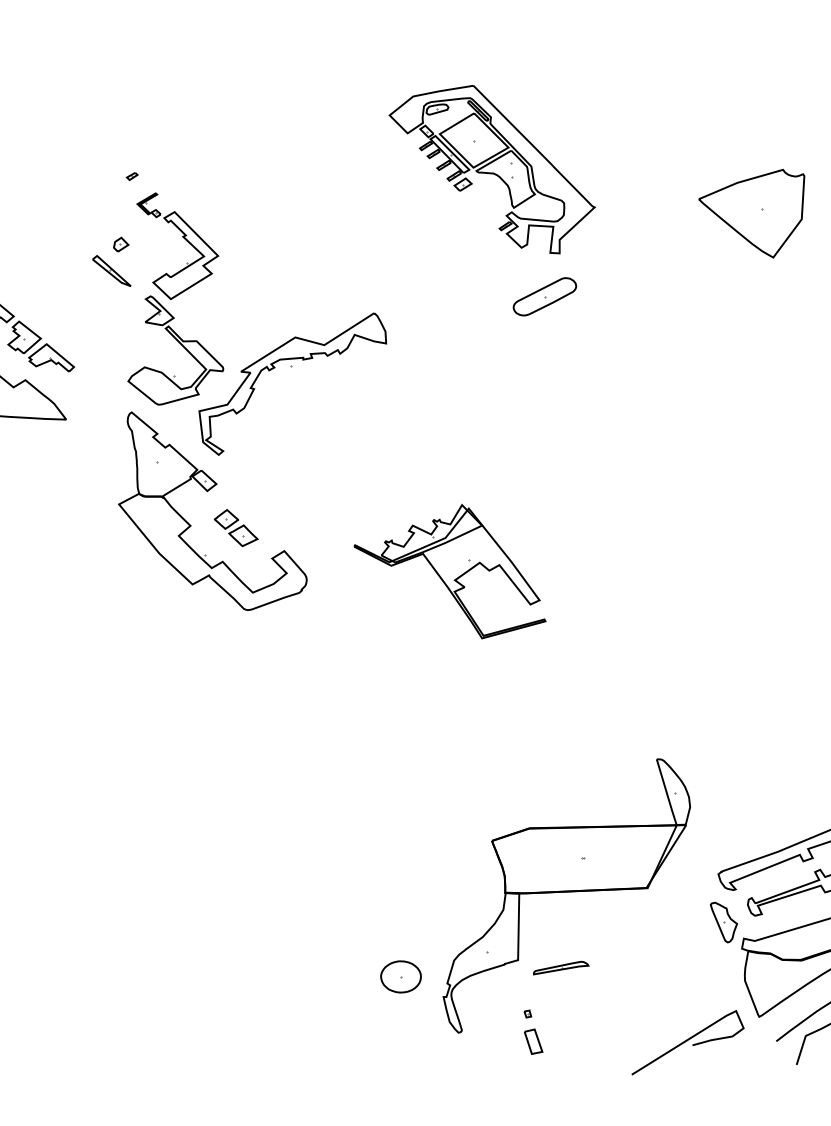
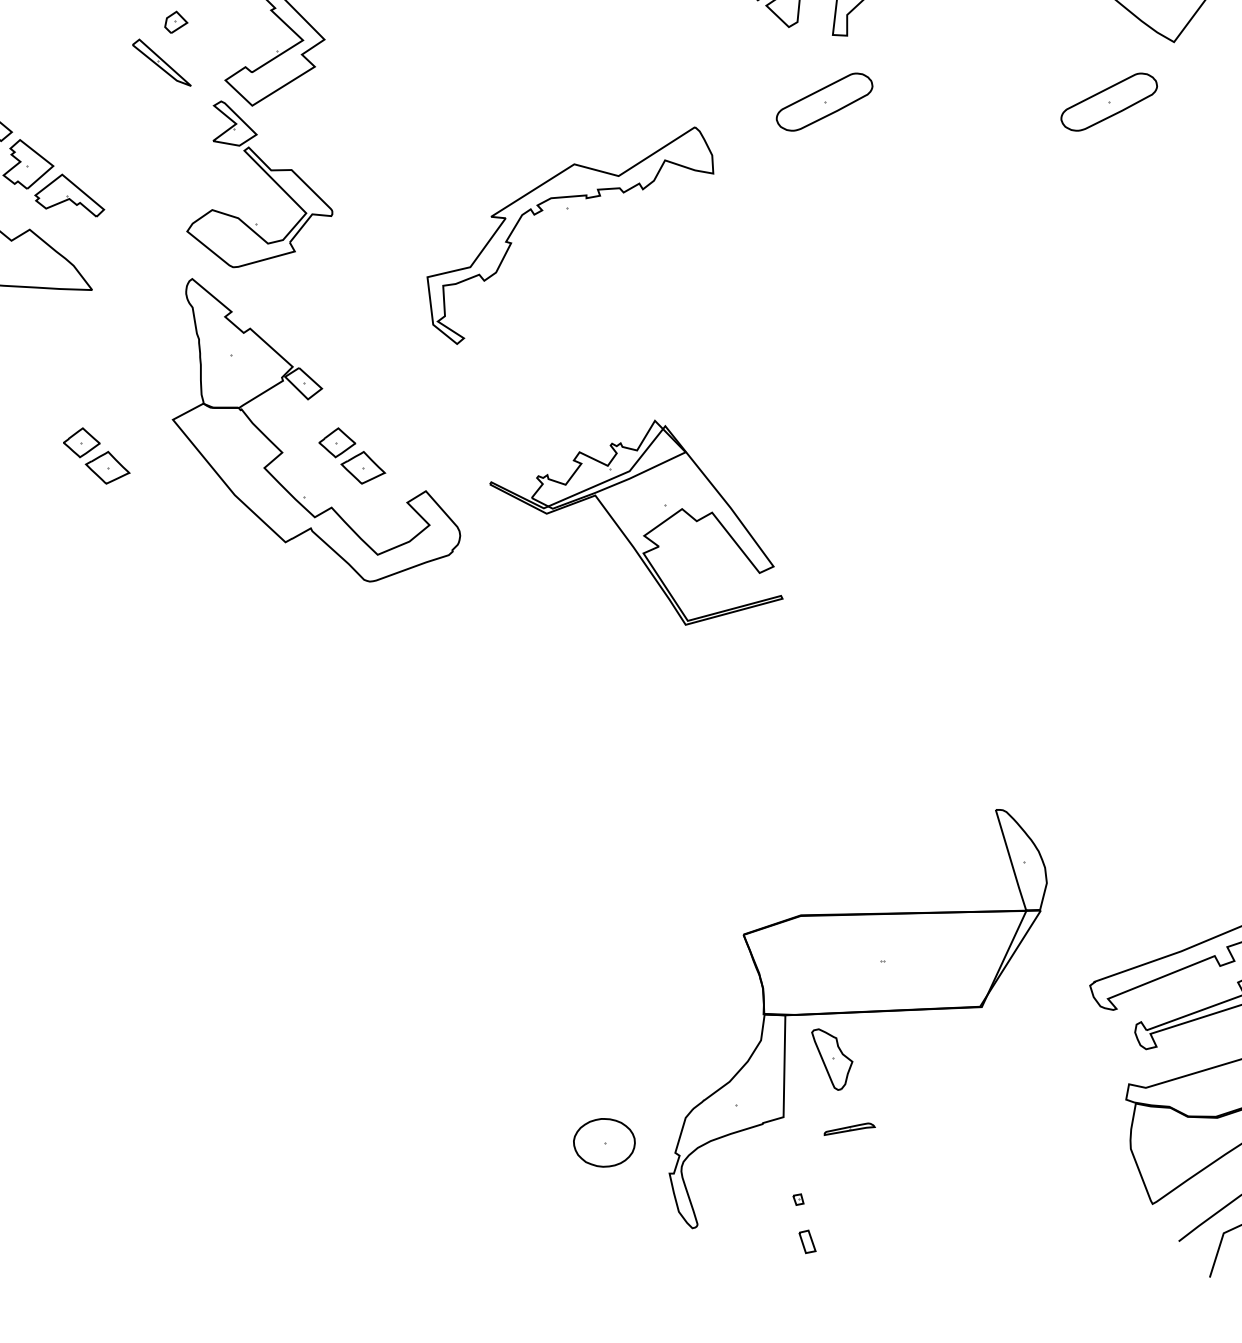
part: (730, 296) -> (1108, 101), added
part: (291, 367) -> (568, 210), moved
part: (68, 528) -> (95, 456), added
part: (449, 571) -> (635, 522), moved
part: (723, 922) -> (831, 1059), moved
part: (561, 967) -> (849, 1128), size x0.6
part: (533, 1041) -> (807, 1241), size x0.6
curve: (687, 1041) -> (1042, 1241), removed

